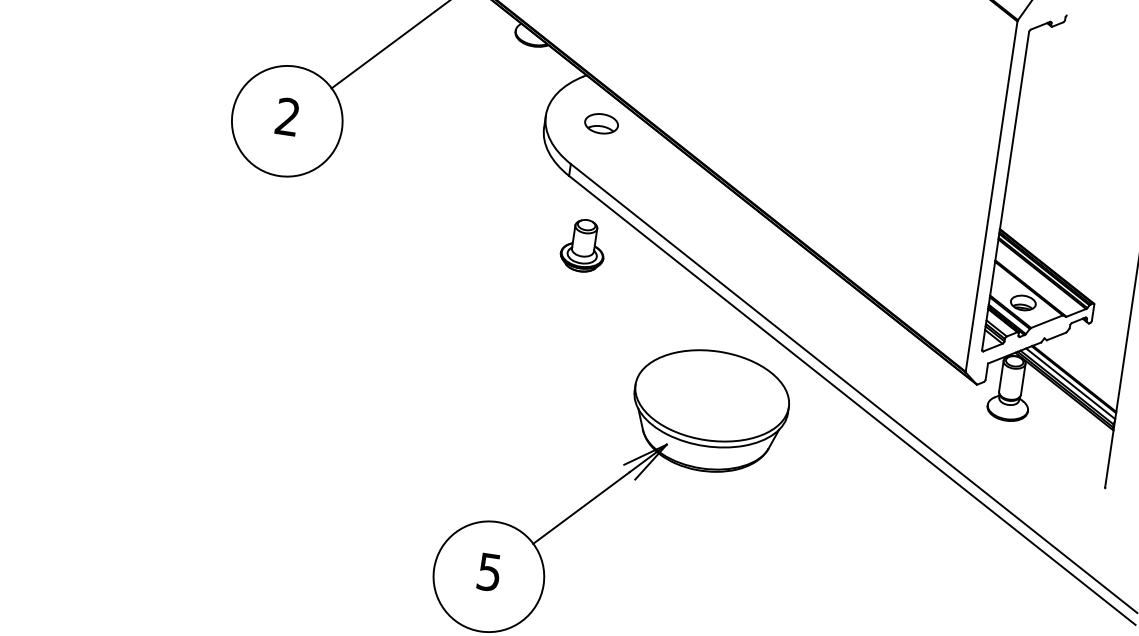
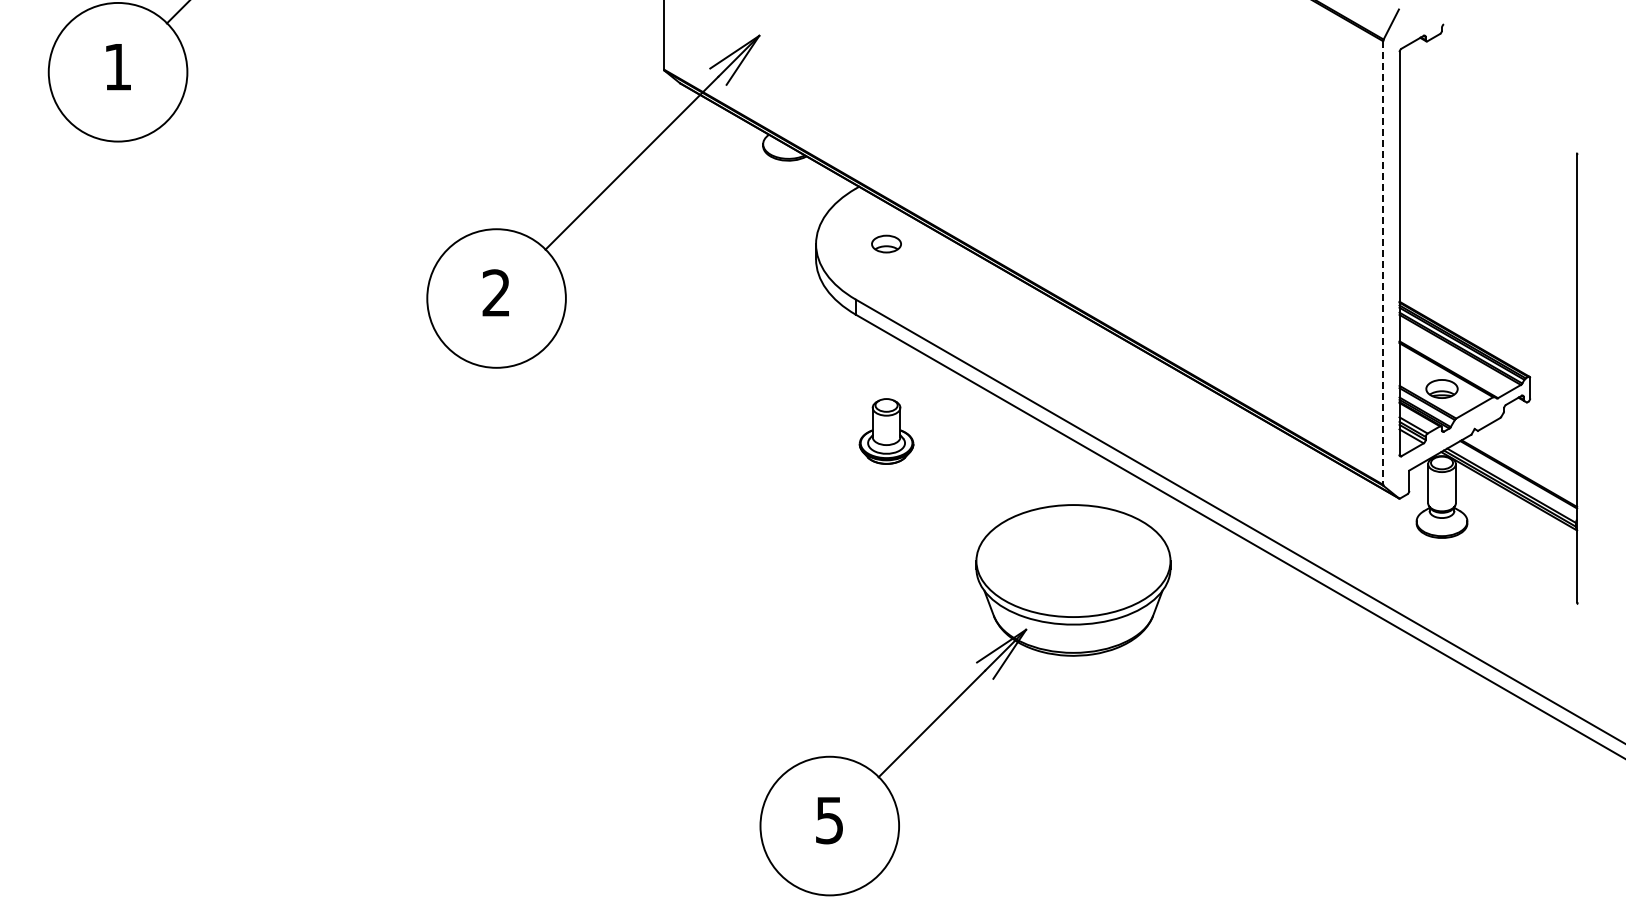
part: (601, 123) -> (886, 243), size x0.7
line: (991, 197) -> (1383, 263), solid -> dashed
part: (583, 245) -> (886, 431), moved
line: (1070, 383) -> (1515, 480), removed

